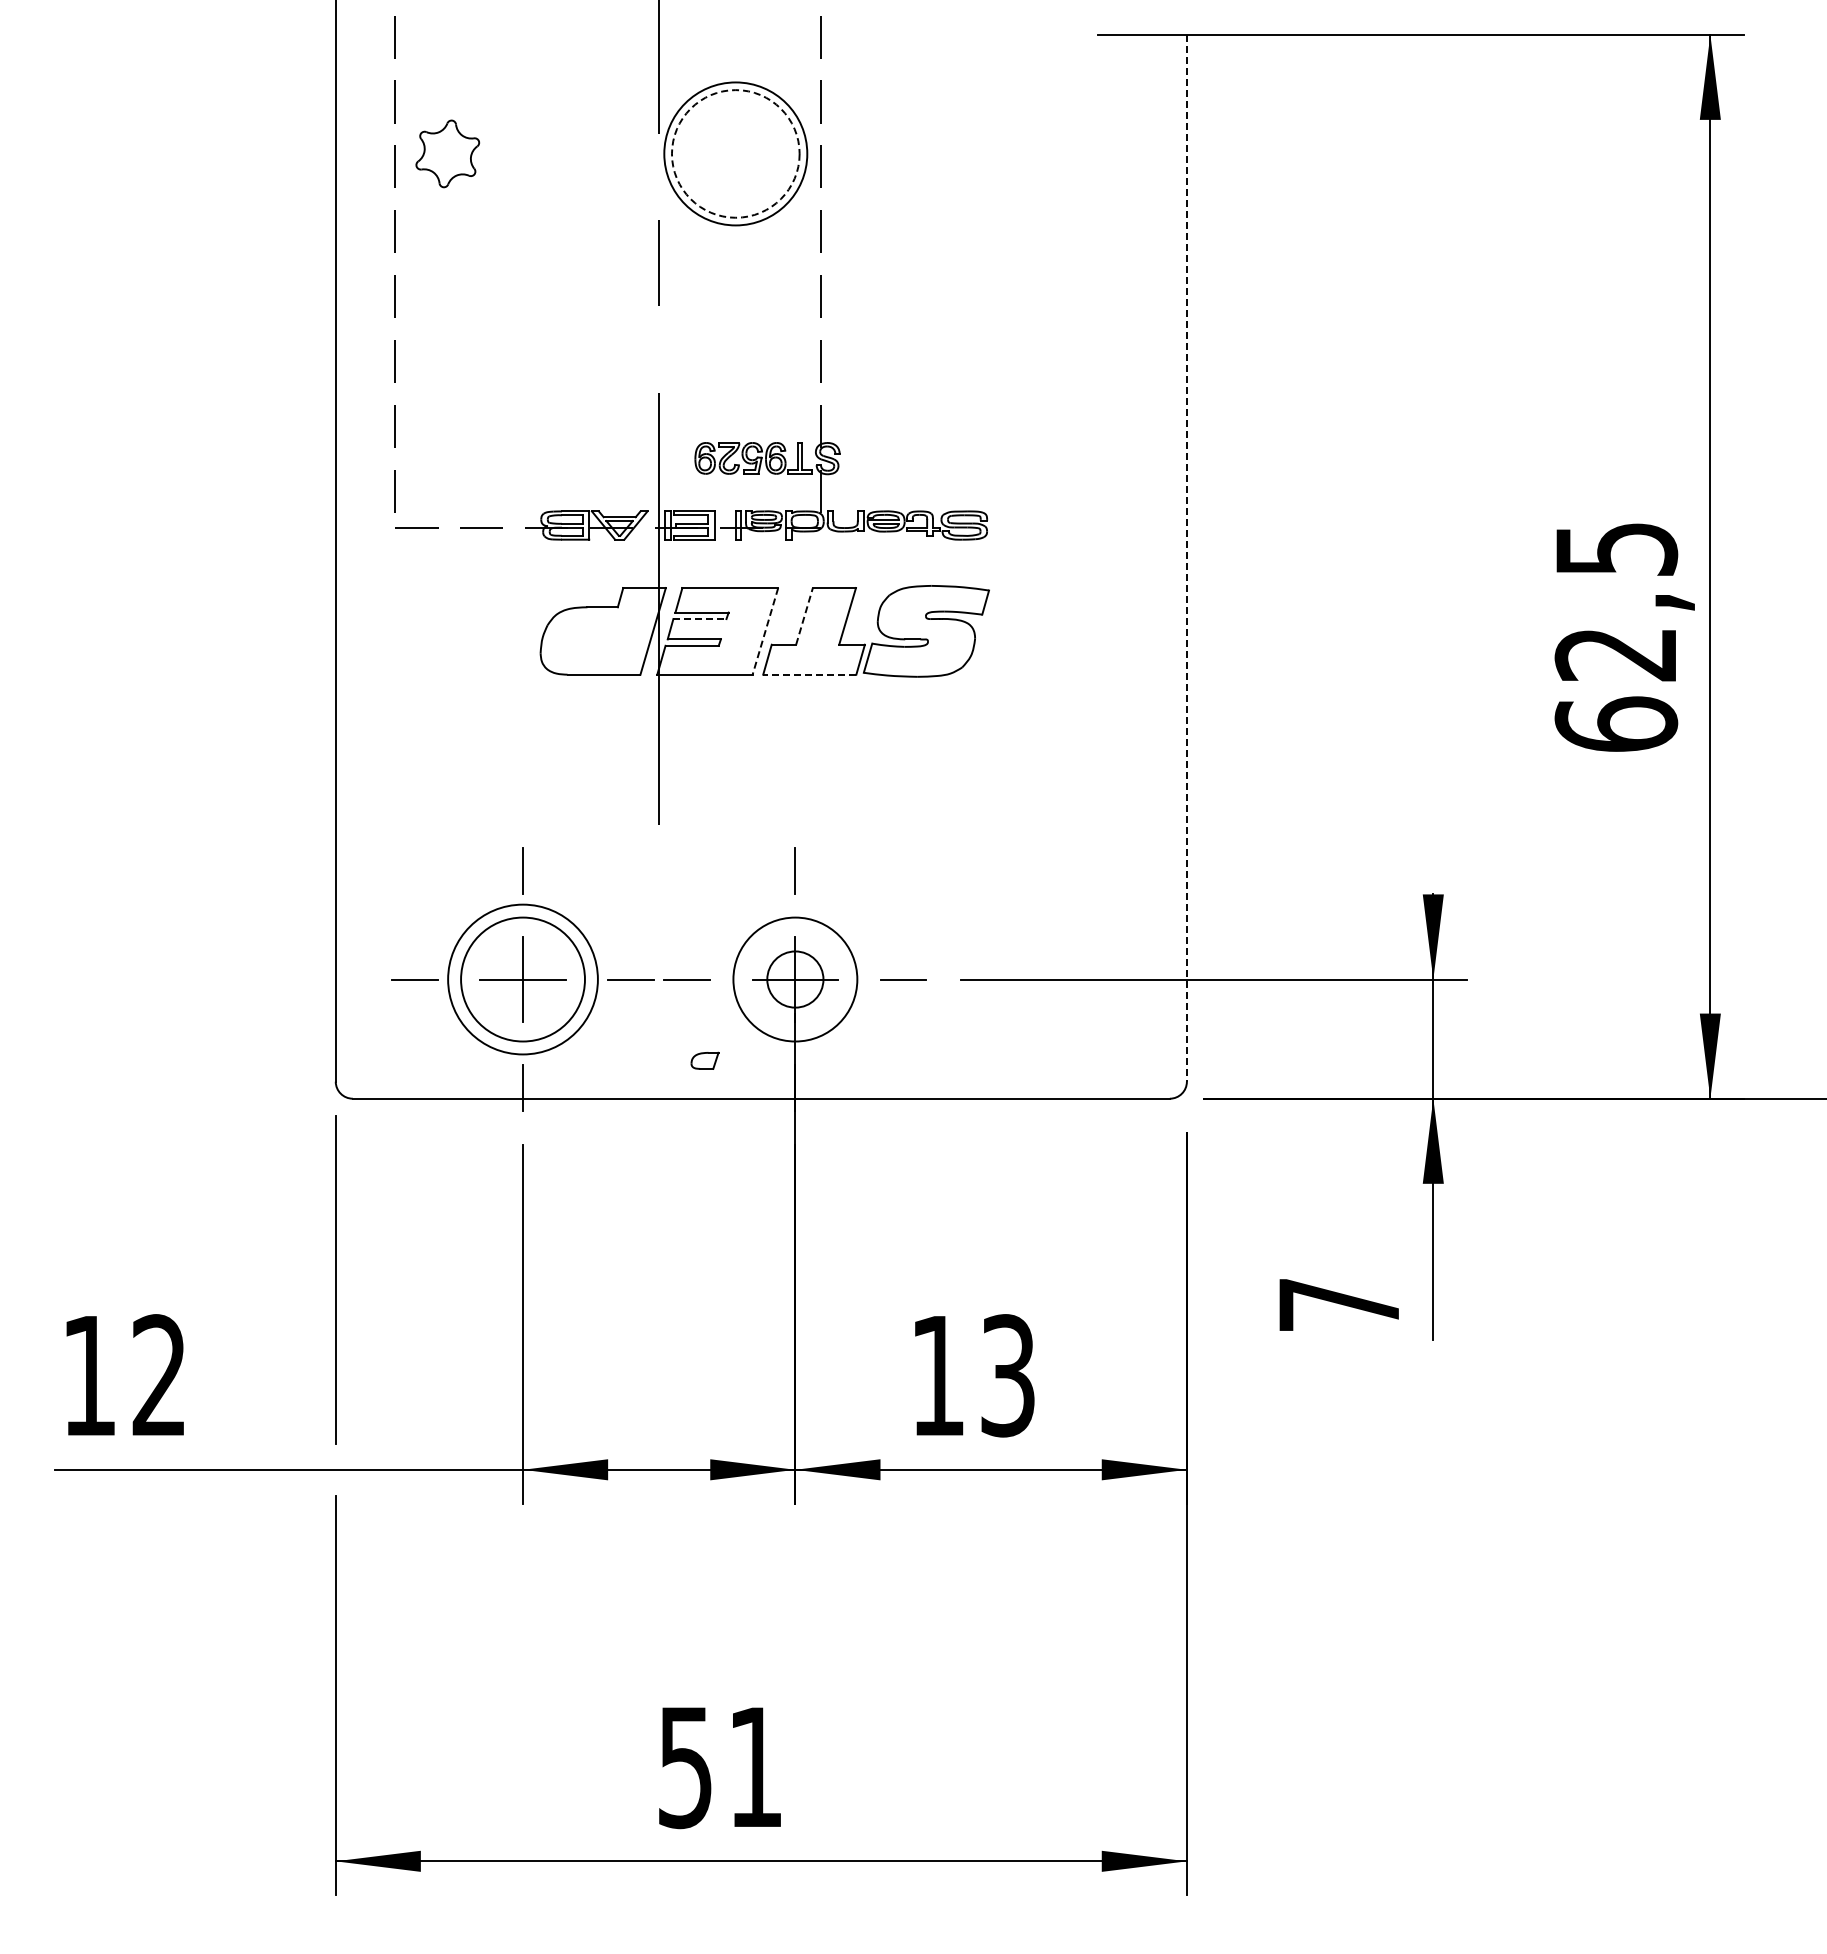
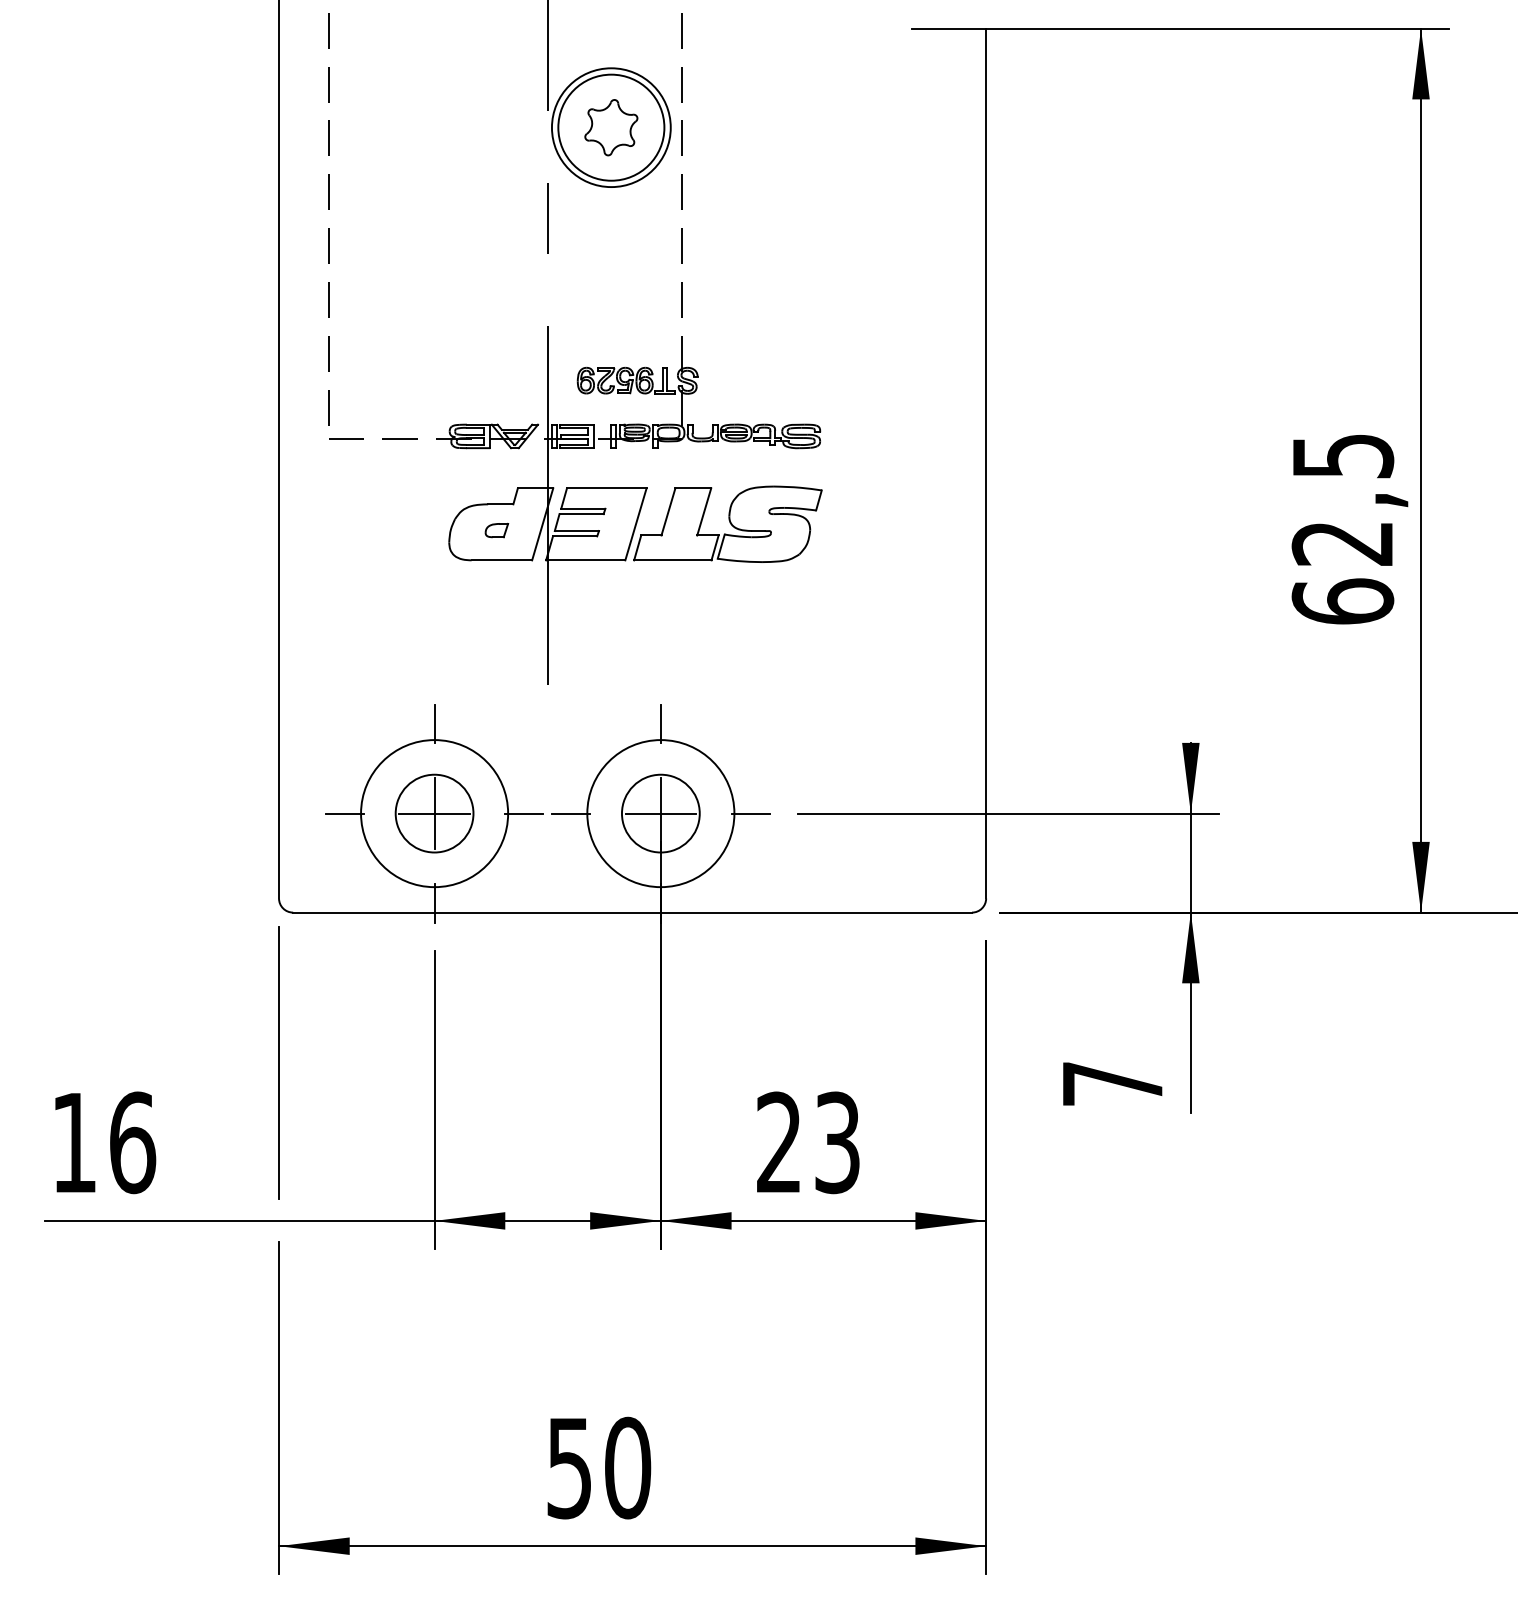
part: (447, 153) -> (611, 127), moved
circle: (735, 153) -> (611, 127), dashed -> solid
line: (1186, 558) -> (985, 463), dashed -> solid
line: (804, 616) -> (668, 511), dashed -> solid
line: (699, 619) -> (581, 514), dashed -> solid
line: (765, 631) -> (636, 524), dashed -> solid
line: (809, 674) -> (672, 560), dashed -> solid
circle: (522, 979) -> (434, 813), size x0.62
circle: (522, 979) -> (434, 813), size x1.43
circle: (794, 979) -> (660, 813), size x1.43
circle: (795, 979) -> (660, 813), size x1.67
part: (704, 1060) -> (496, 530), moved
text: (937, 1374) -> (778, 1141), 13 -> 23
text: (159, 1375) -> (132, 1142), 12 -> 16
text: (755, 1767) -> (627, 1468), 51 -> 50

